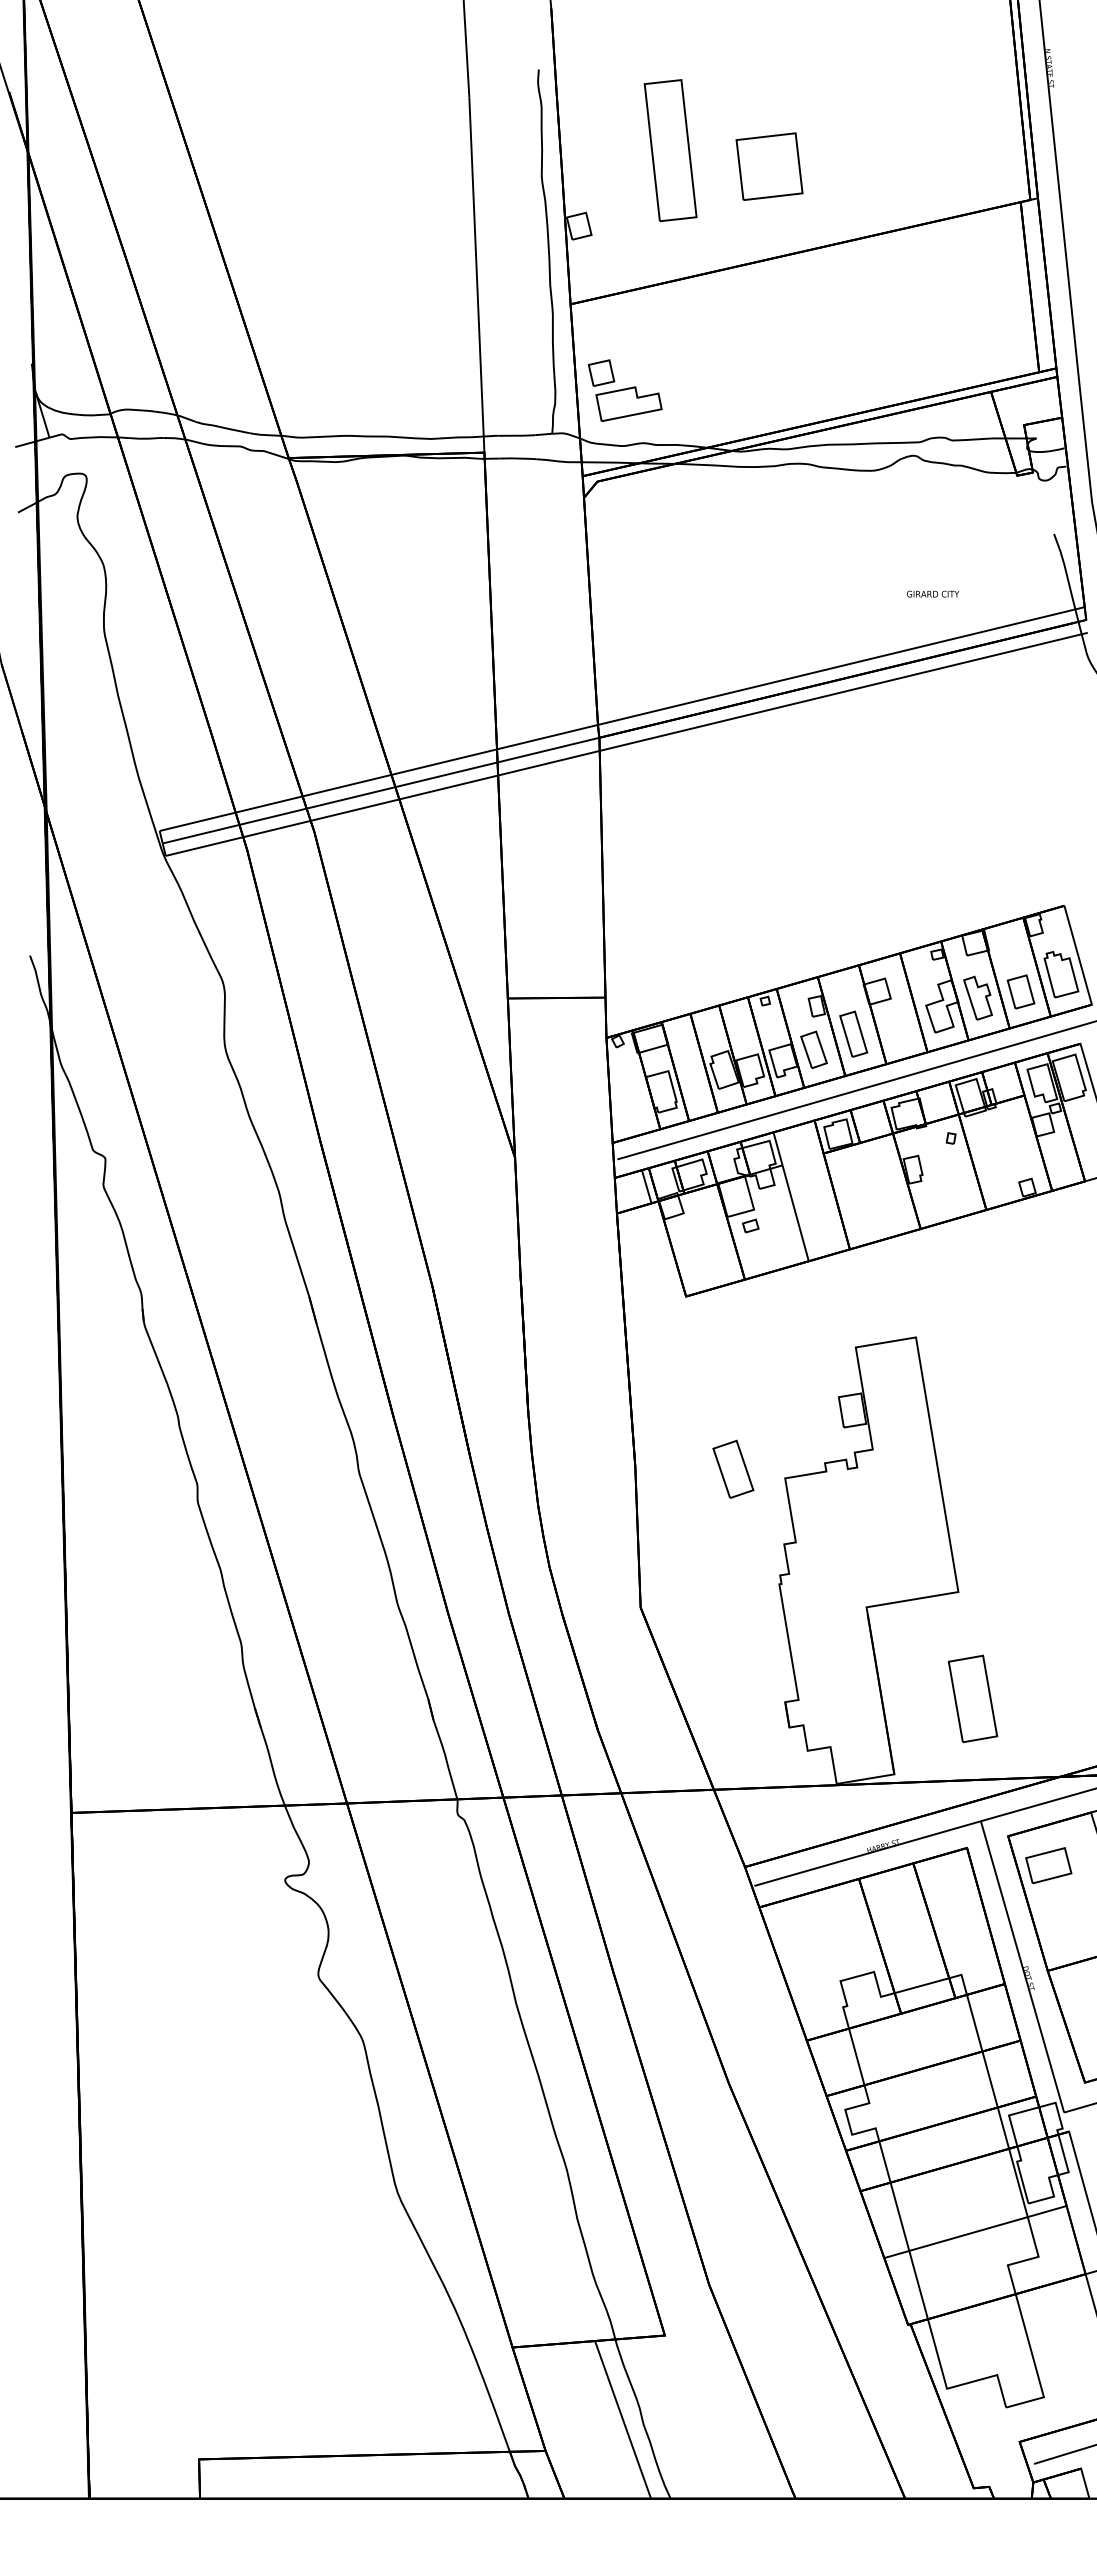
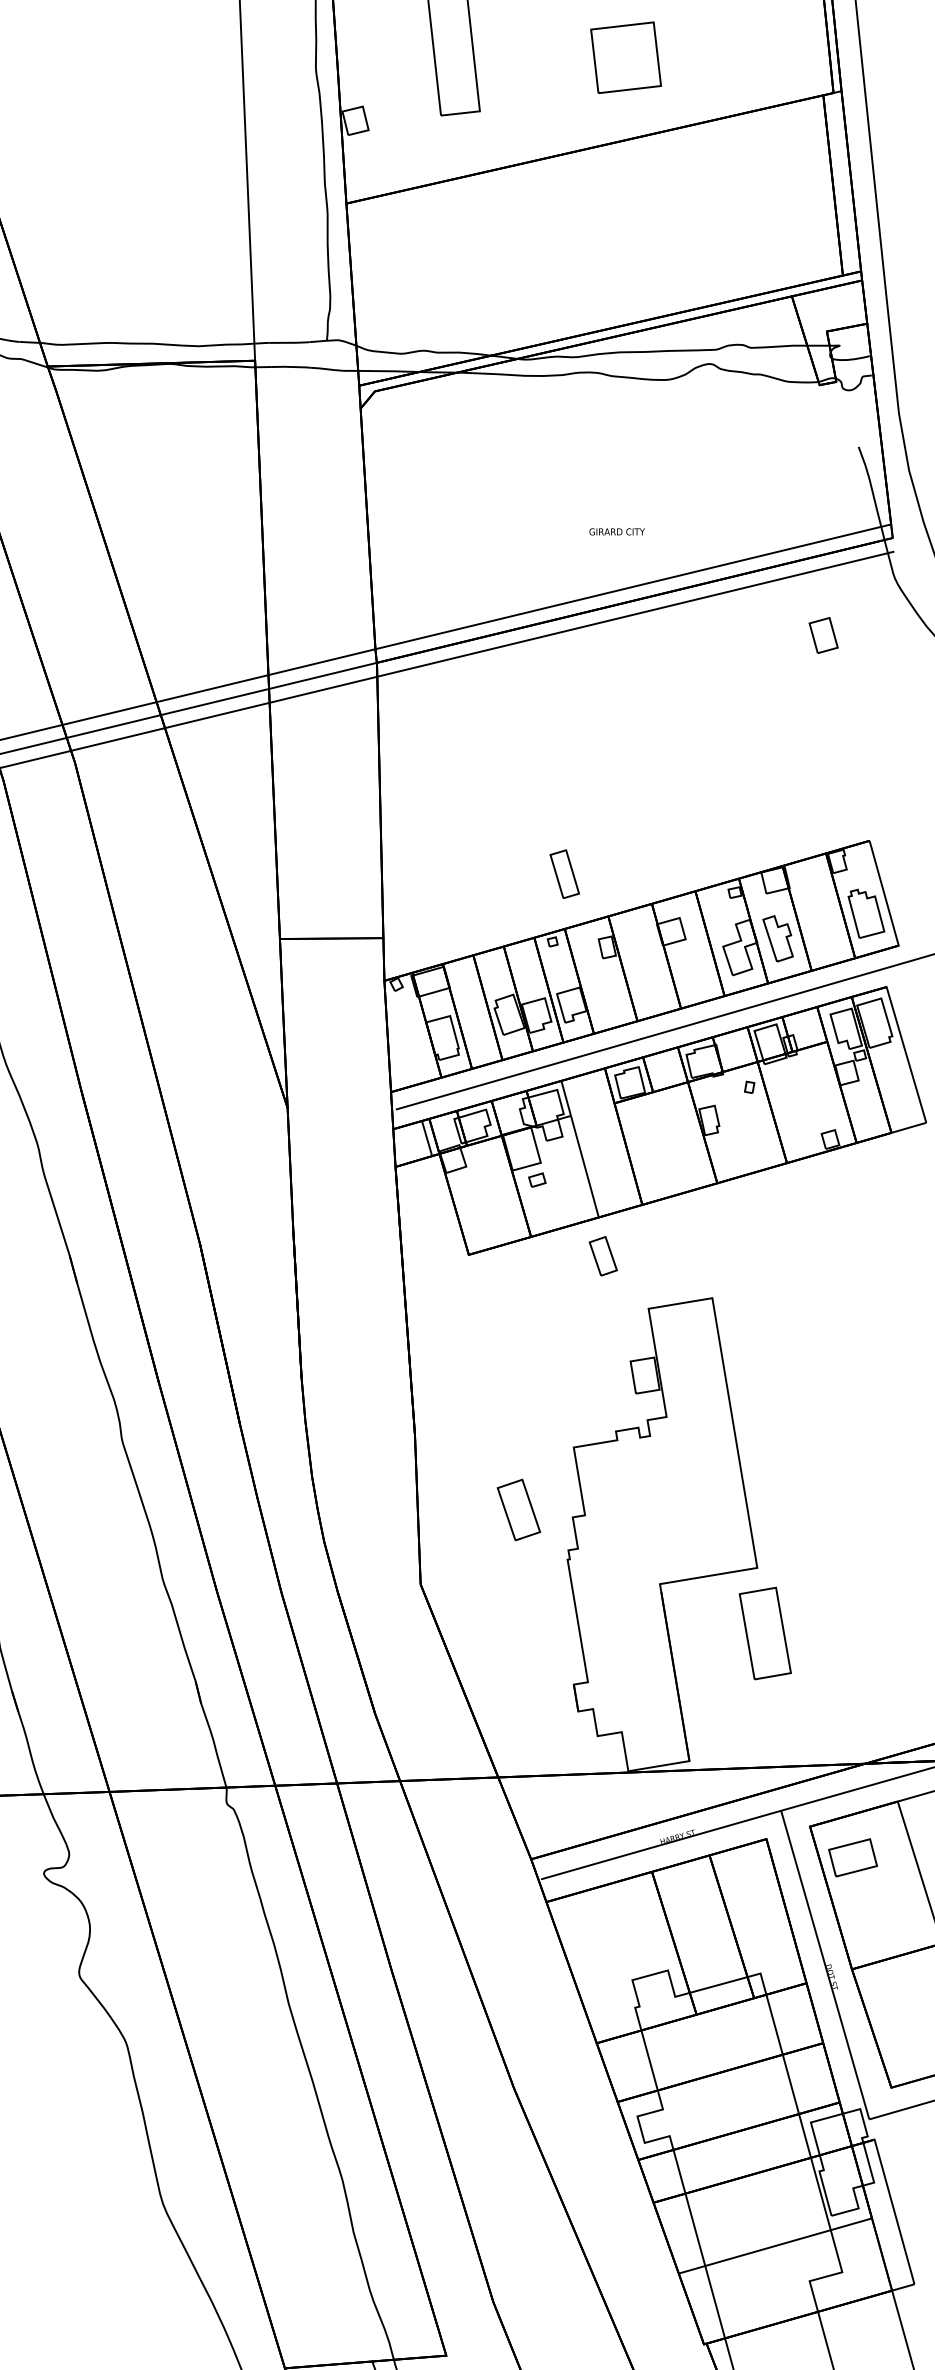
part: (769, 166) -> (626, 57), moved
part: (624, 390) -> (403, 294), removed
text: (932, 593) -> (616, 531), moved
part: (1020, 991) -> (823, 634), moved
part: (853, 1033) -> (564, 873), moved
part: (813, 1049) -> (602, 1255), moved
part: (733, 1468) -> (519, 1509), moved
part: (972, 1698) -> (764, 1633), moved

